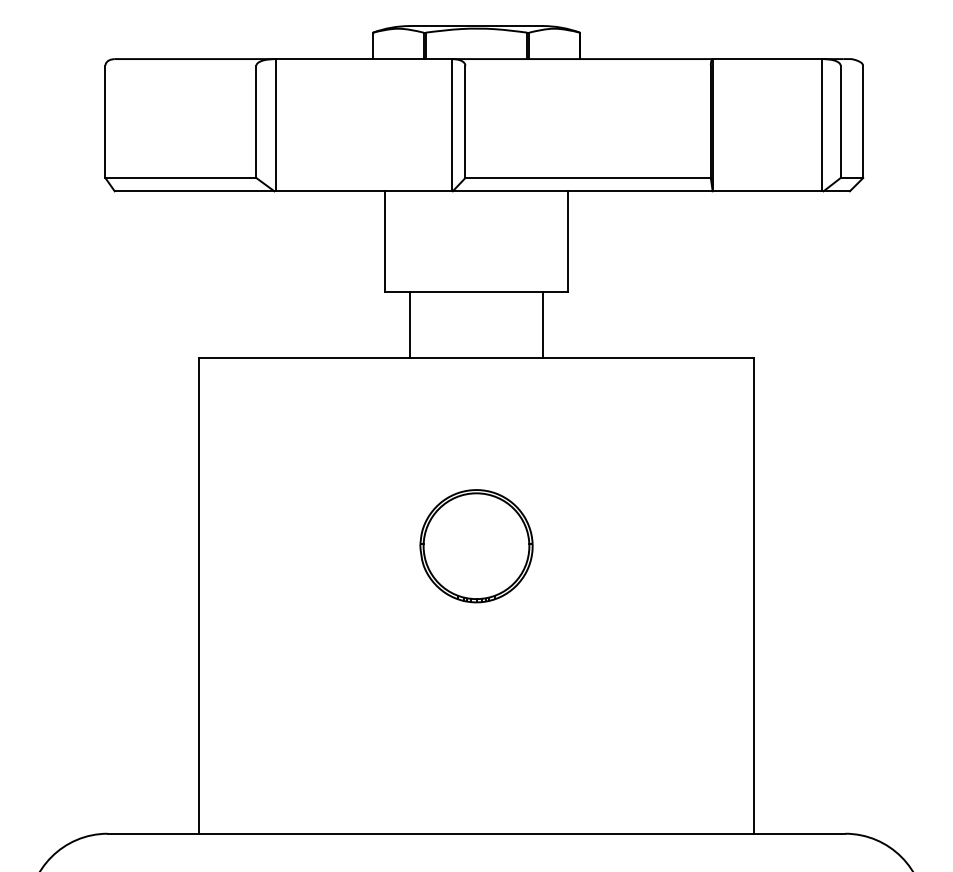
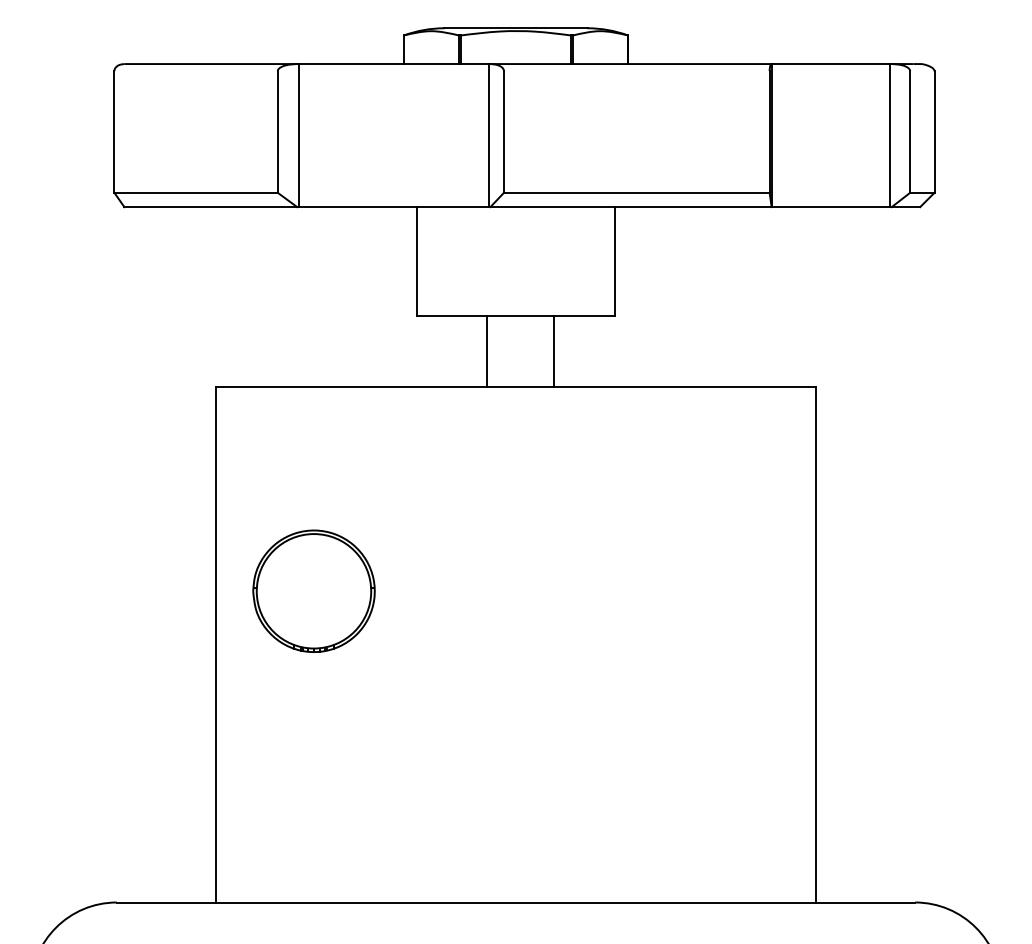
line: (410, 324) -> (487, 351), moved
line: (542, 324) -> (553, 351), moved
part: (476, 545) -> (313, 590), moved

